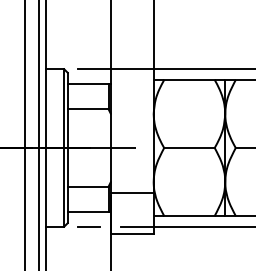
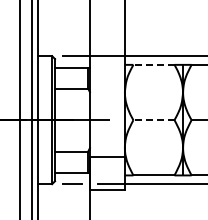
line: (188, 79) -> (153, 64), solid -> dashed
line: (188, 148) -> (153, 120), solid -> dashed

